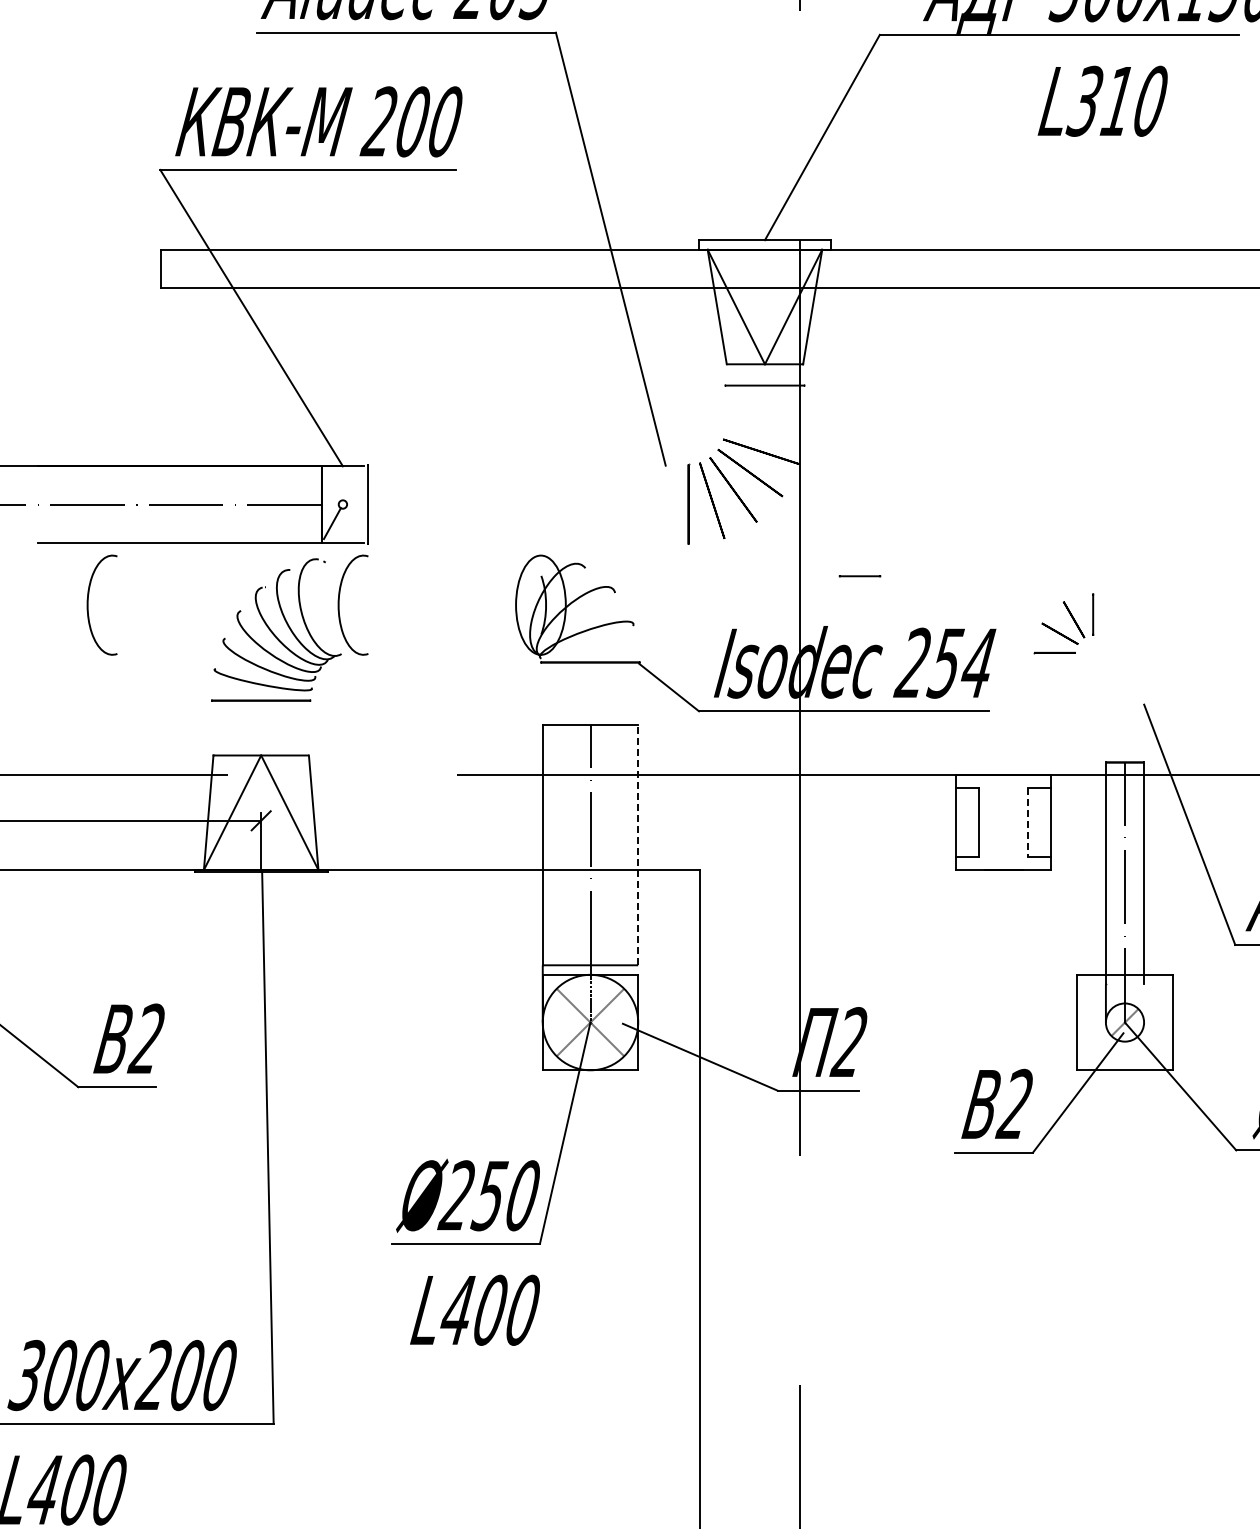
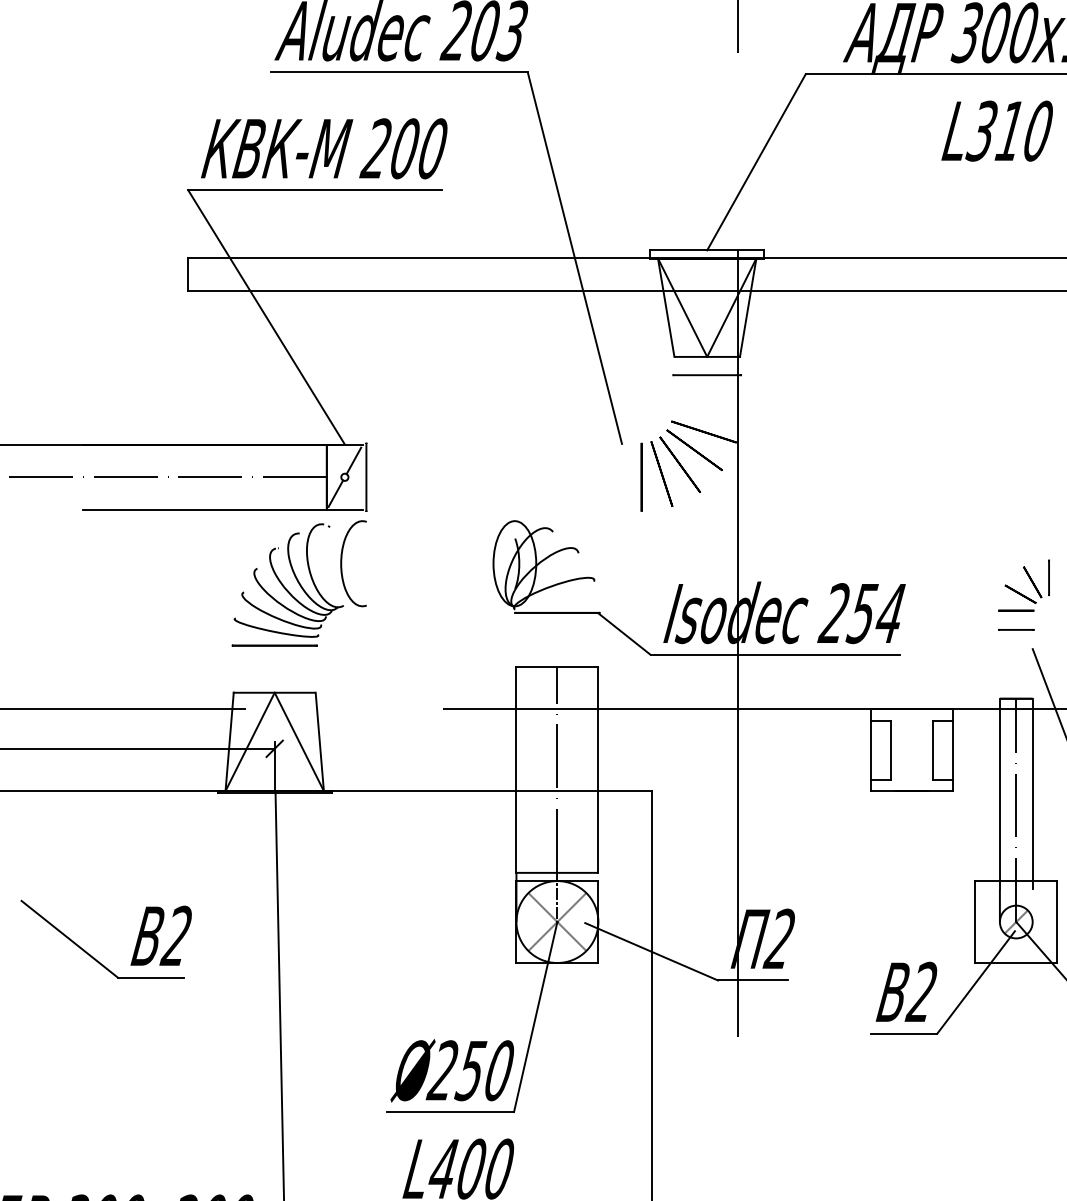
line: (352, 485) -> (353, 460), added
line: (859, 576) -> (1015, 630), moved
arc: (88, 604) -> (126, 563), removed
part: (1058, 631) -> (1019, 592), moved
line: (1028, 822) -> (933, 750), dashed -> solid
line: (638, 844) -> (598, 769), dashed -> solid

